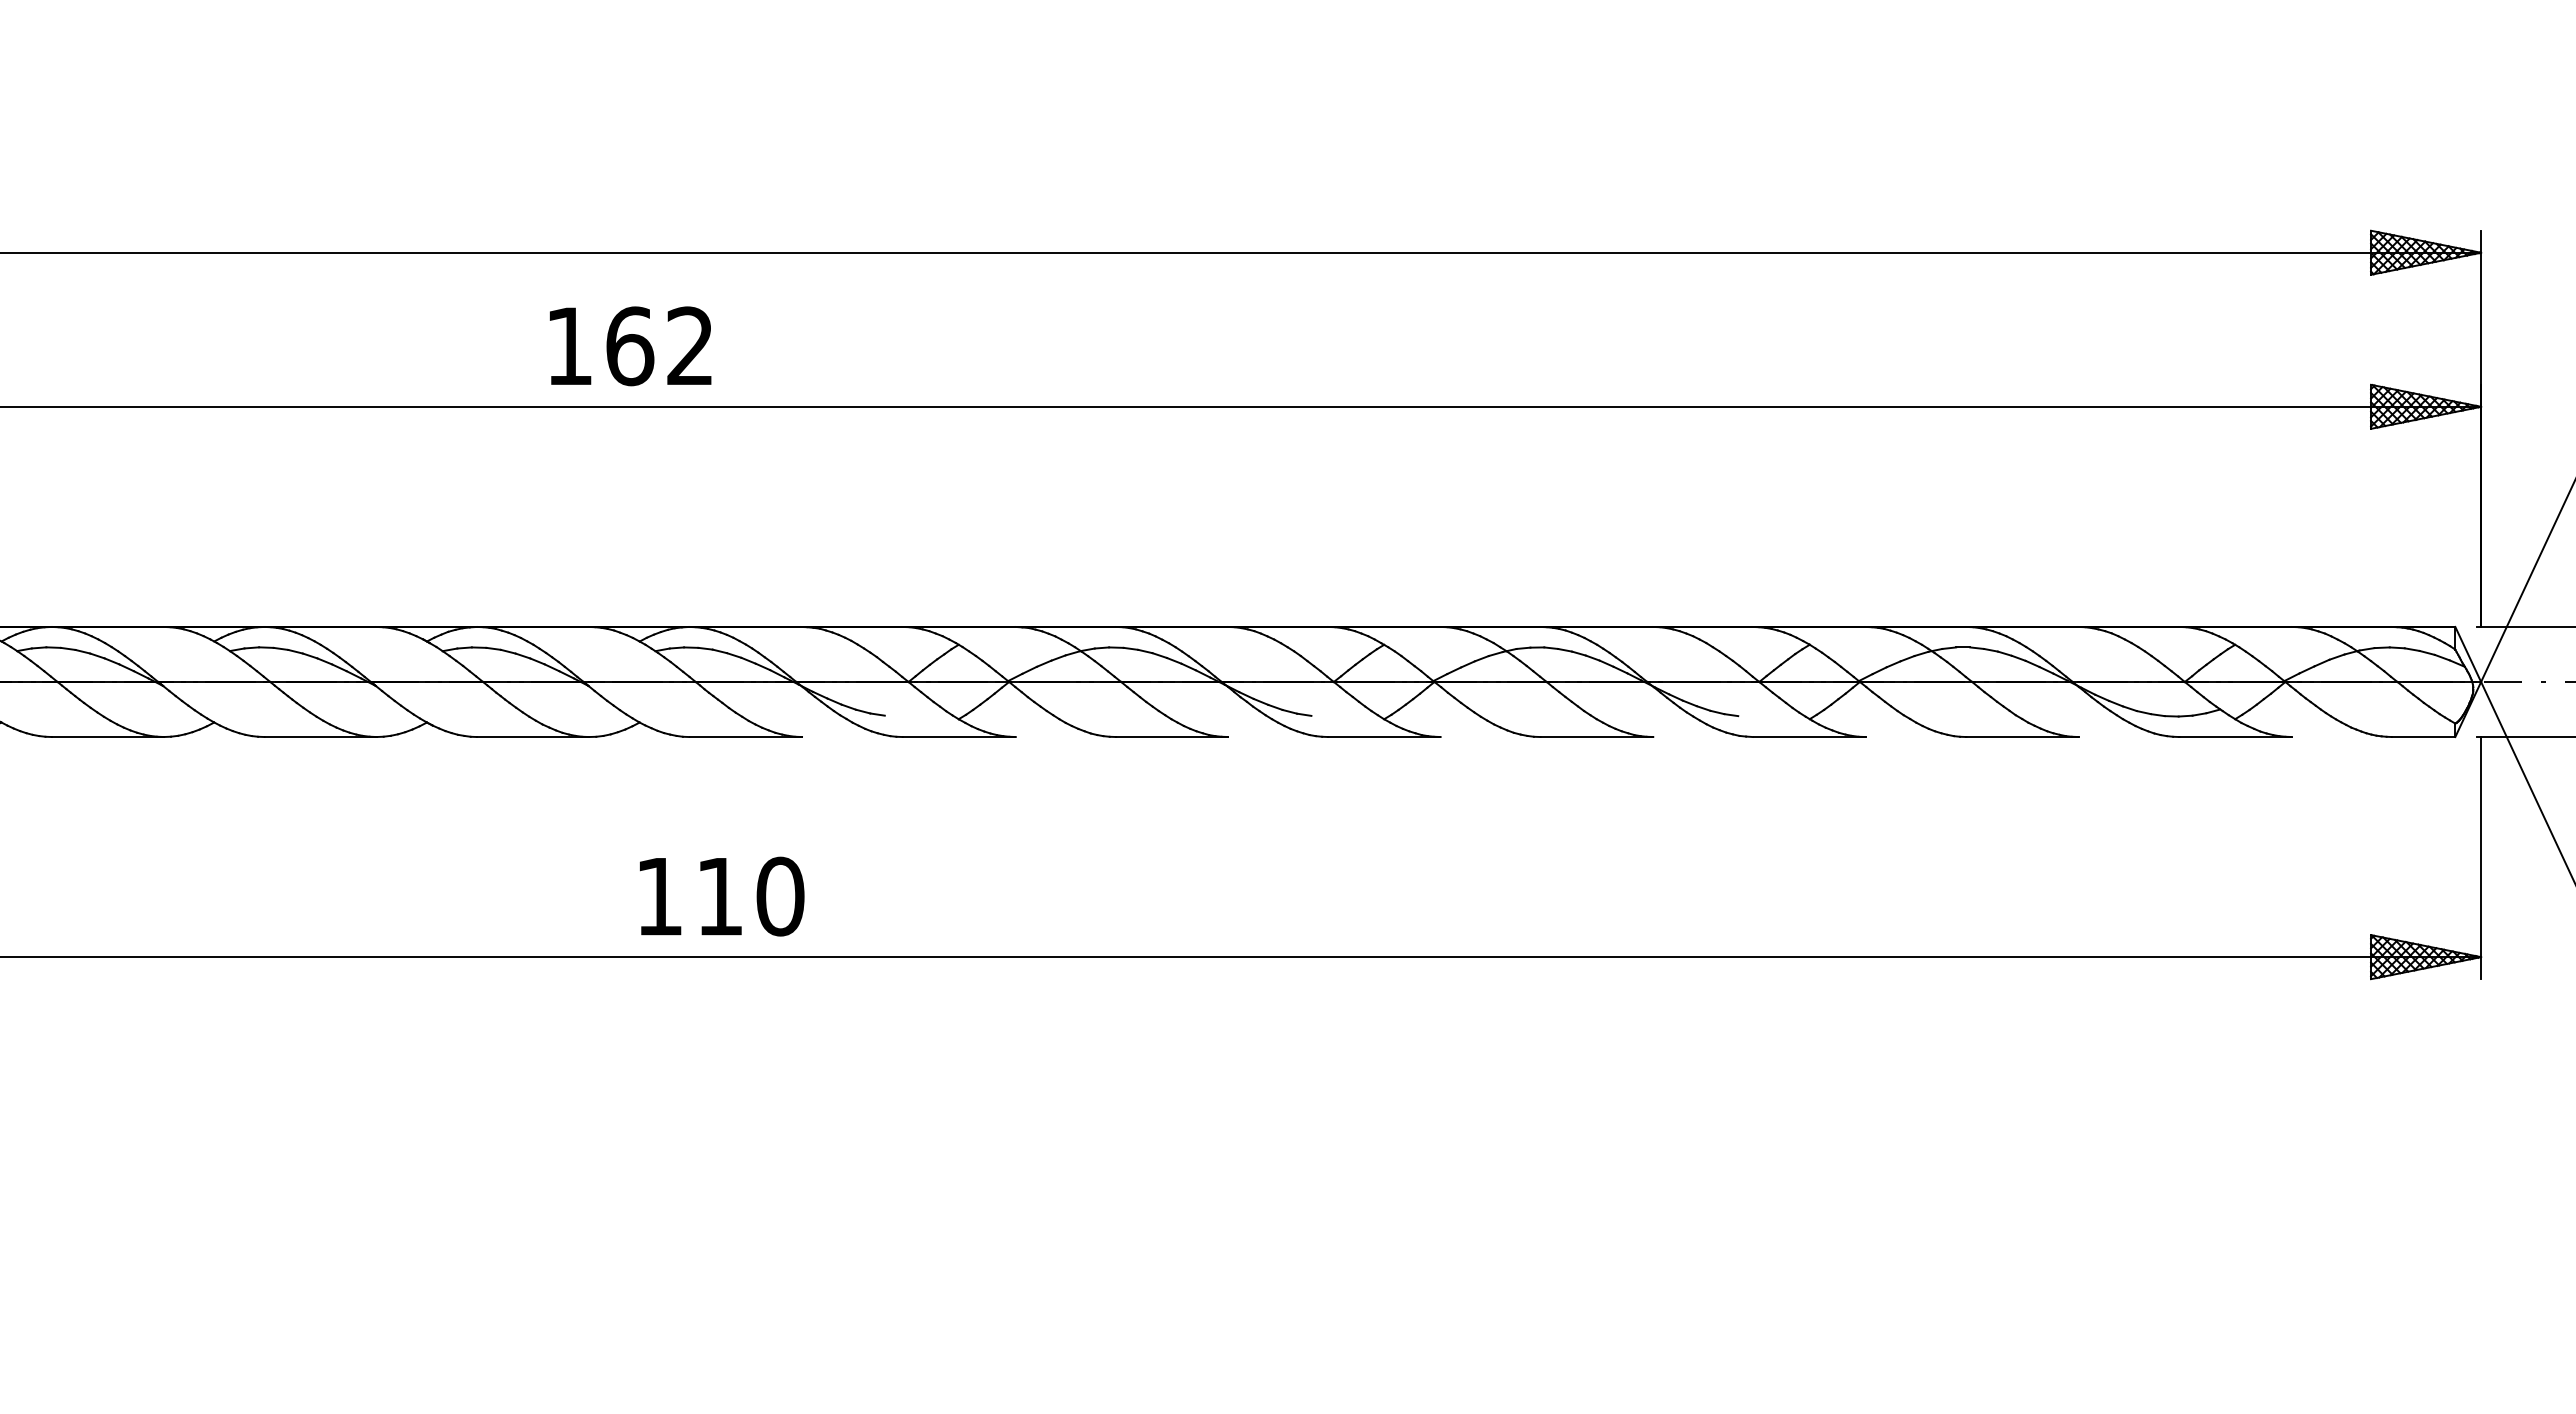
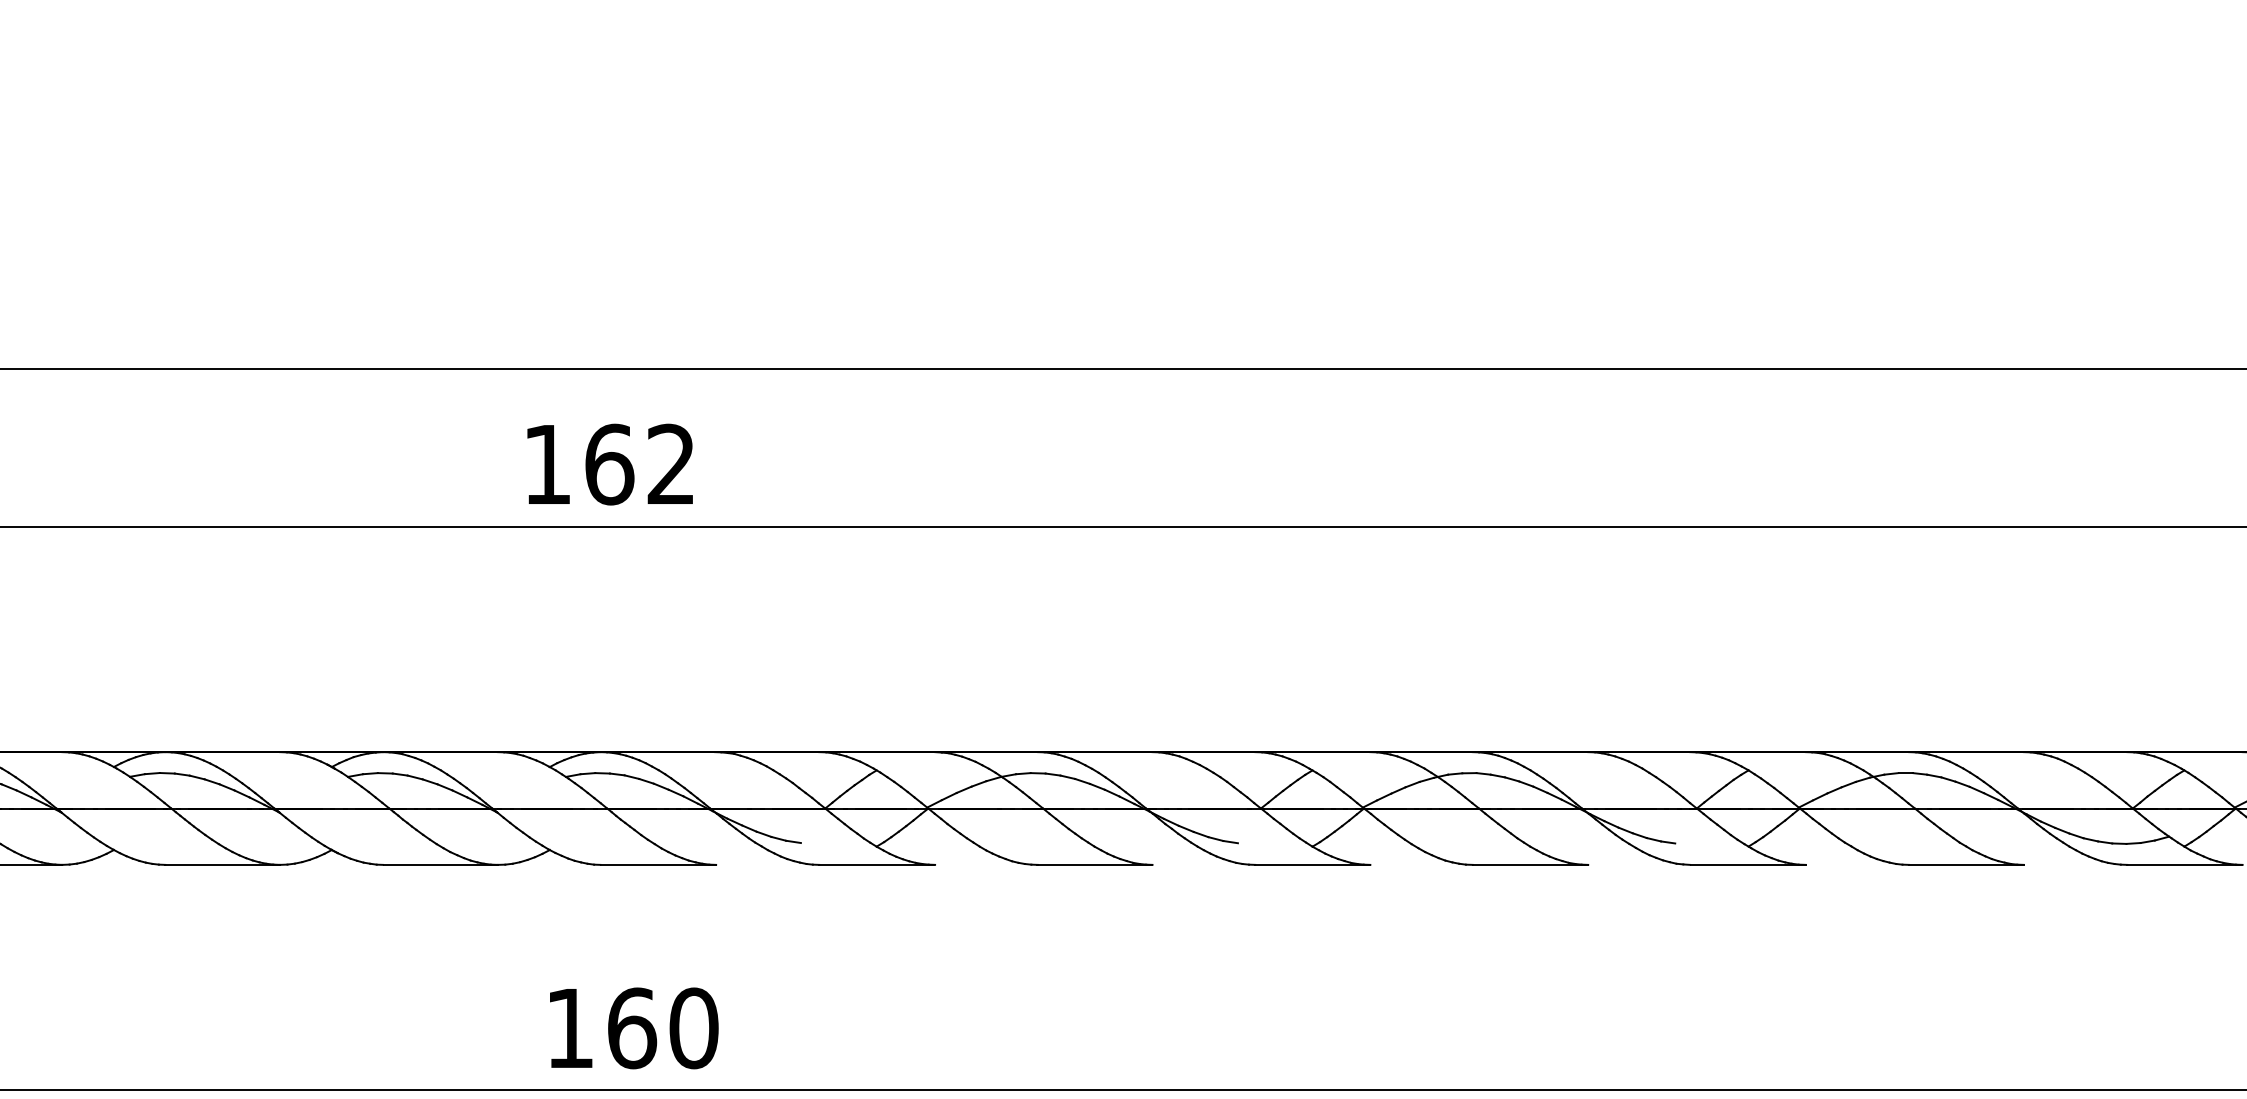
text: (630, 346) -> (610, 464), moved
text: (720, 896) -> (632, 1028), 110 -> 160

